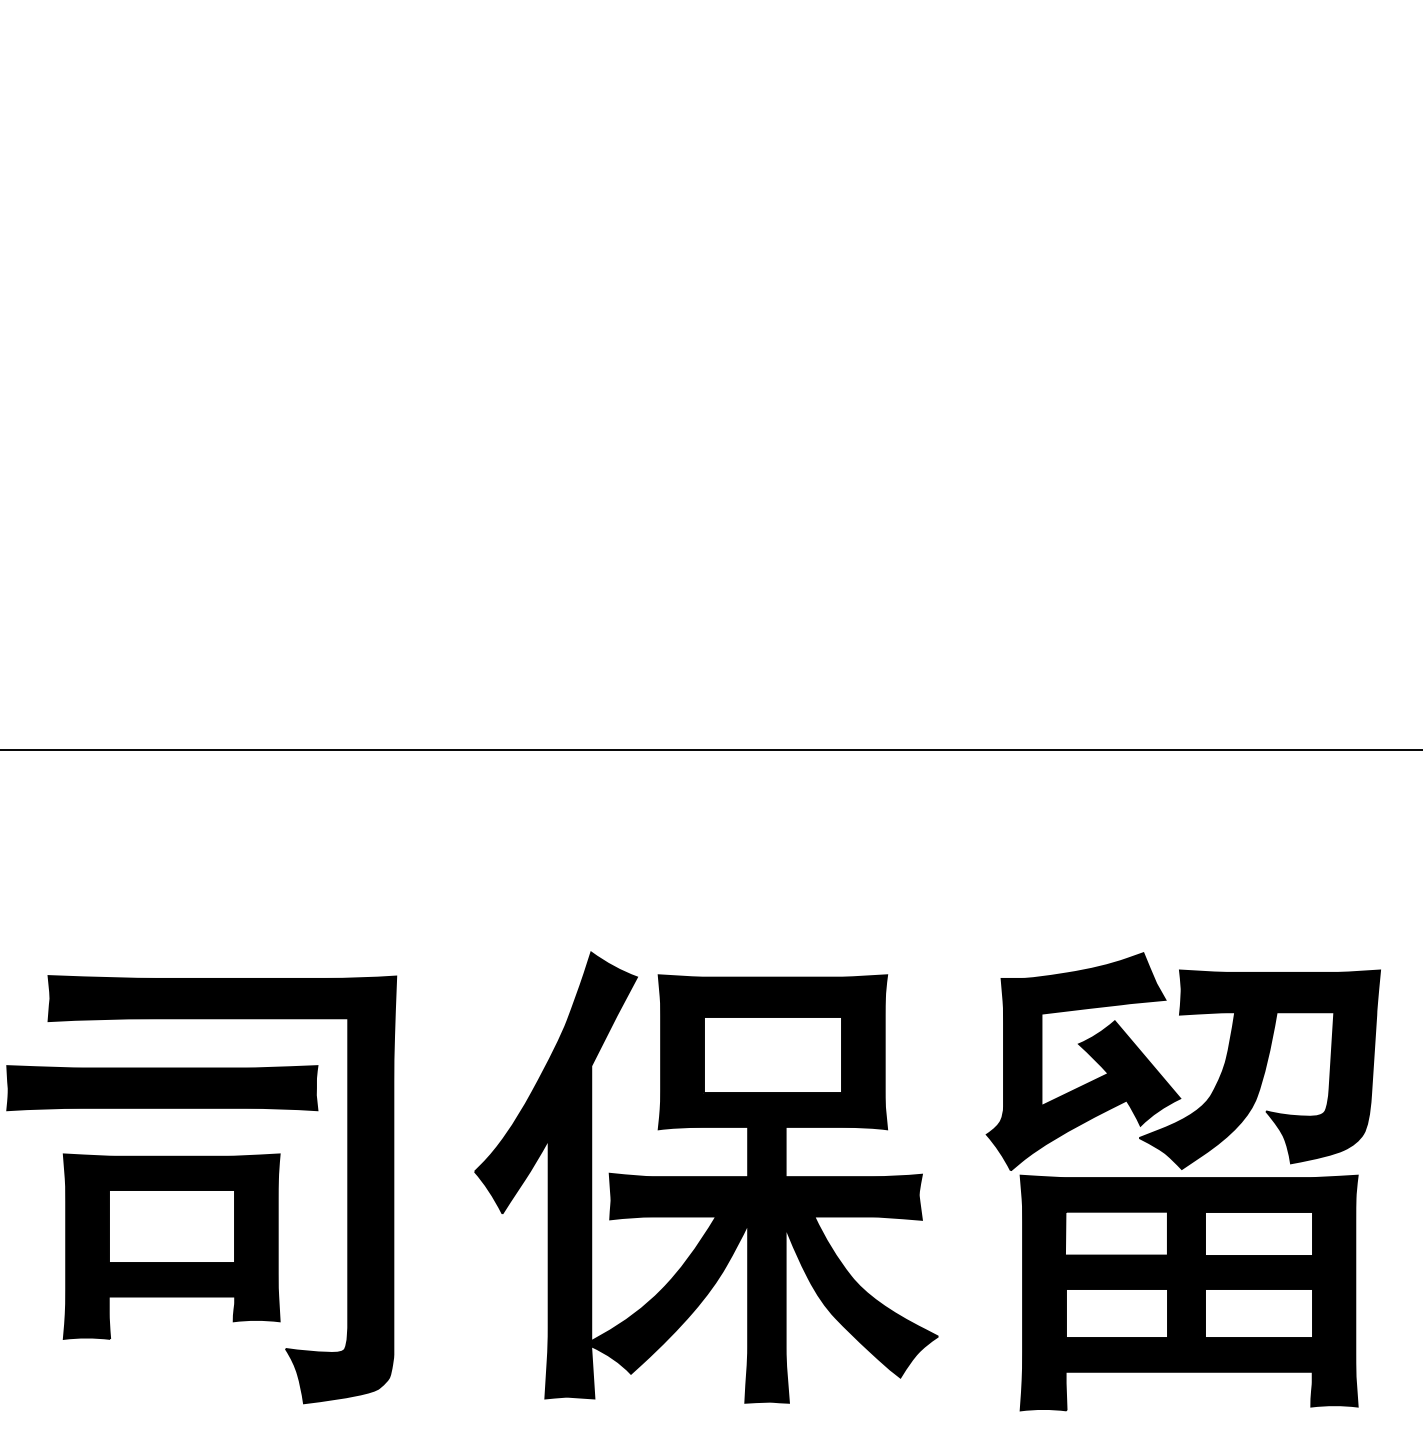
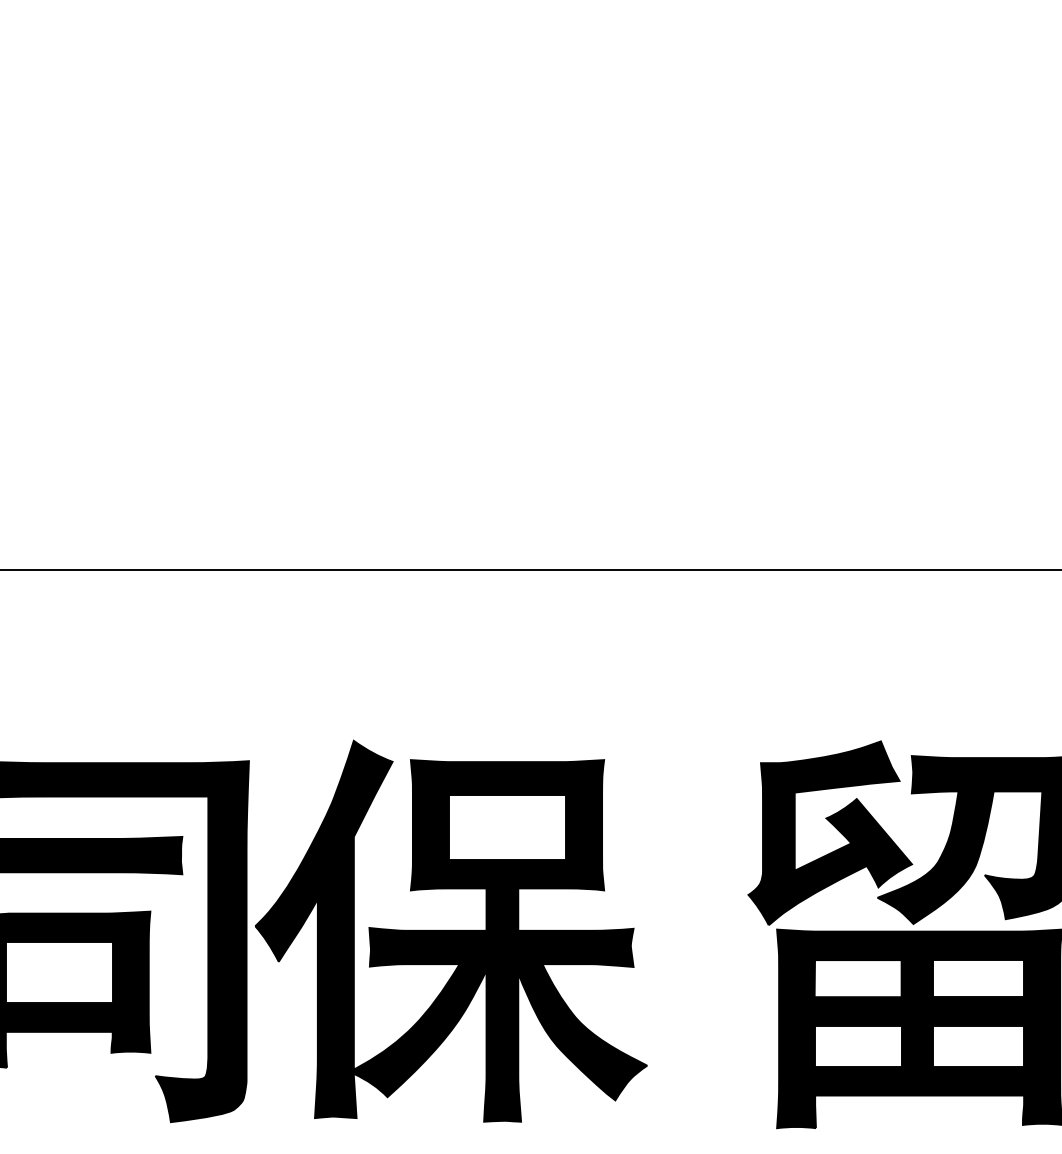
part: (706, 1177) -> (451, 931), moved

